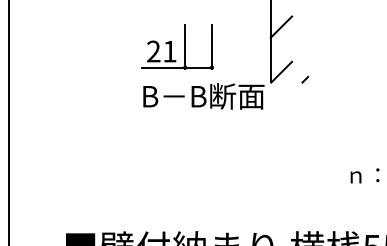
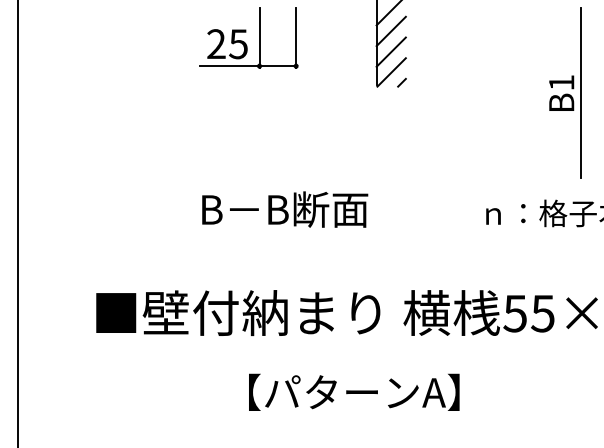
line: (280, 42) -> (390, 31), added
text: (169, 51) -> (238, 44), 21 -> 25
line: (280, 56) -> (390, 51), added
line: (304, 79) -> (401, 82), moved
text: (204, 96) -> (285, 209), moved

